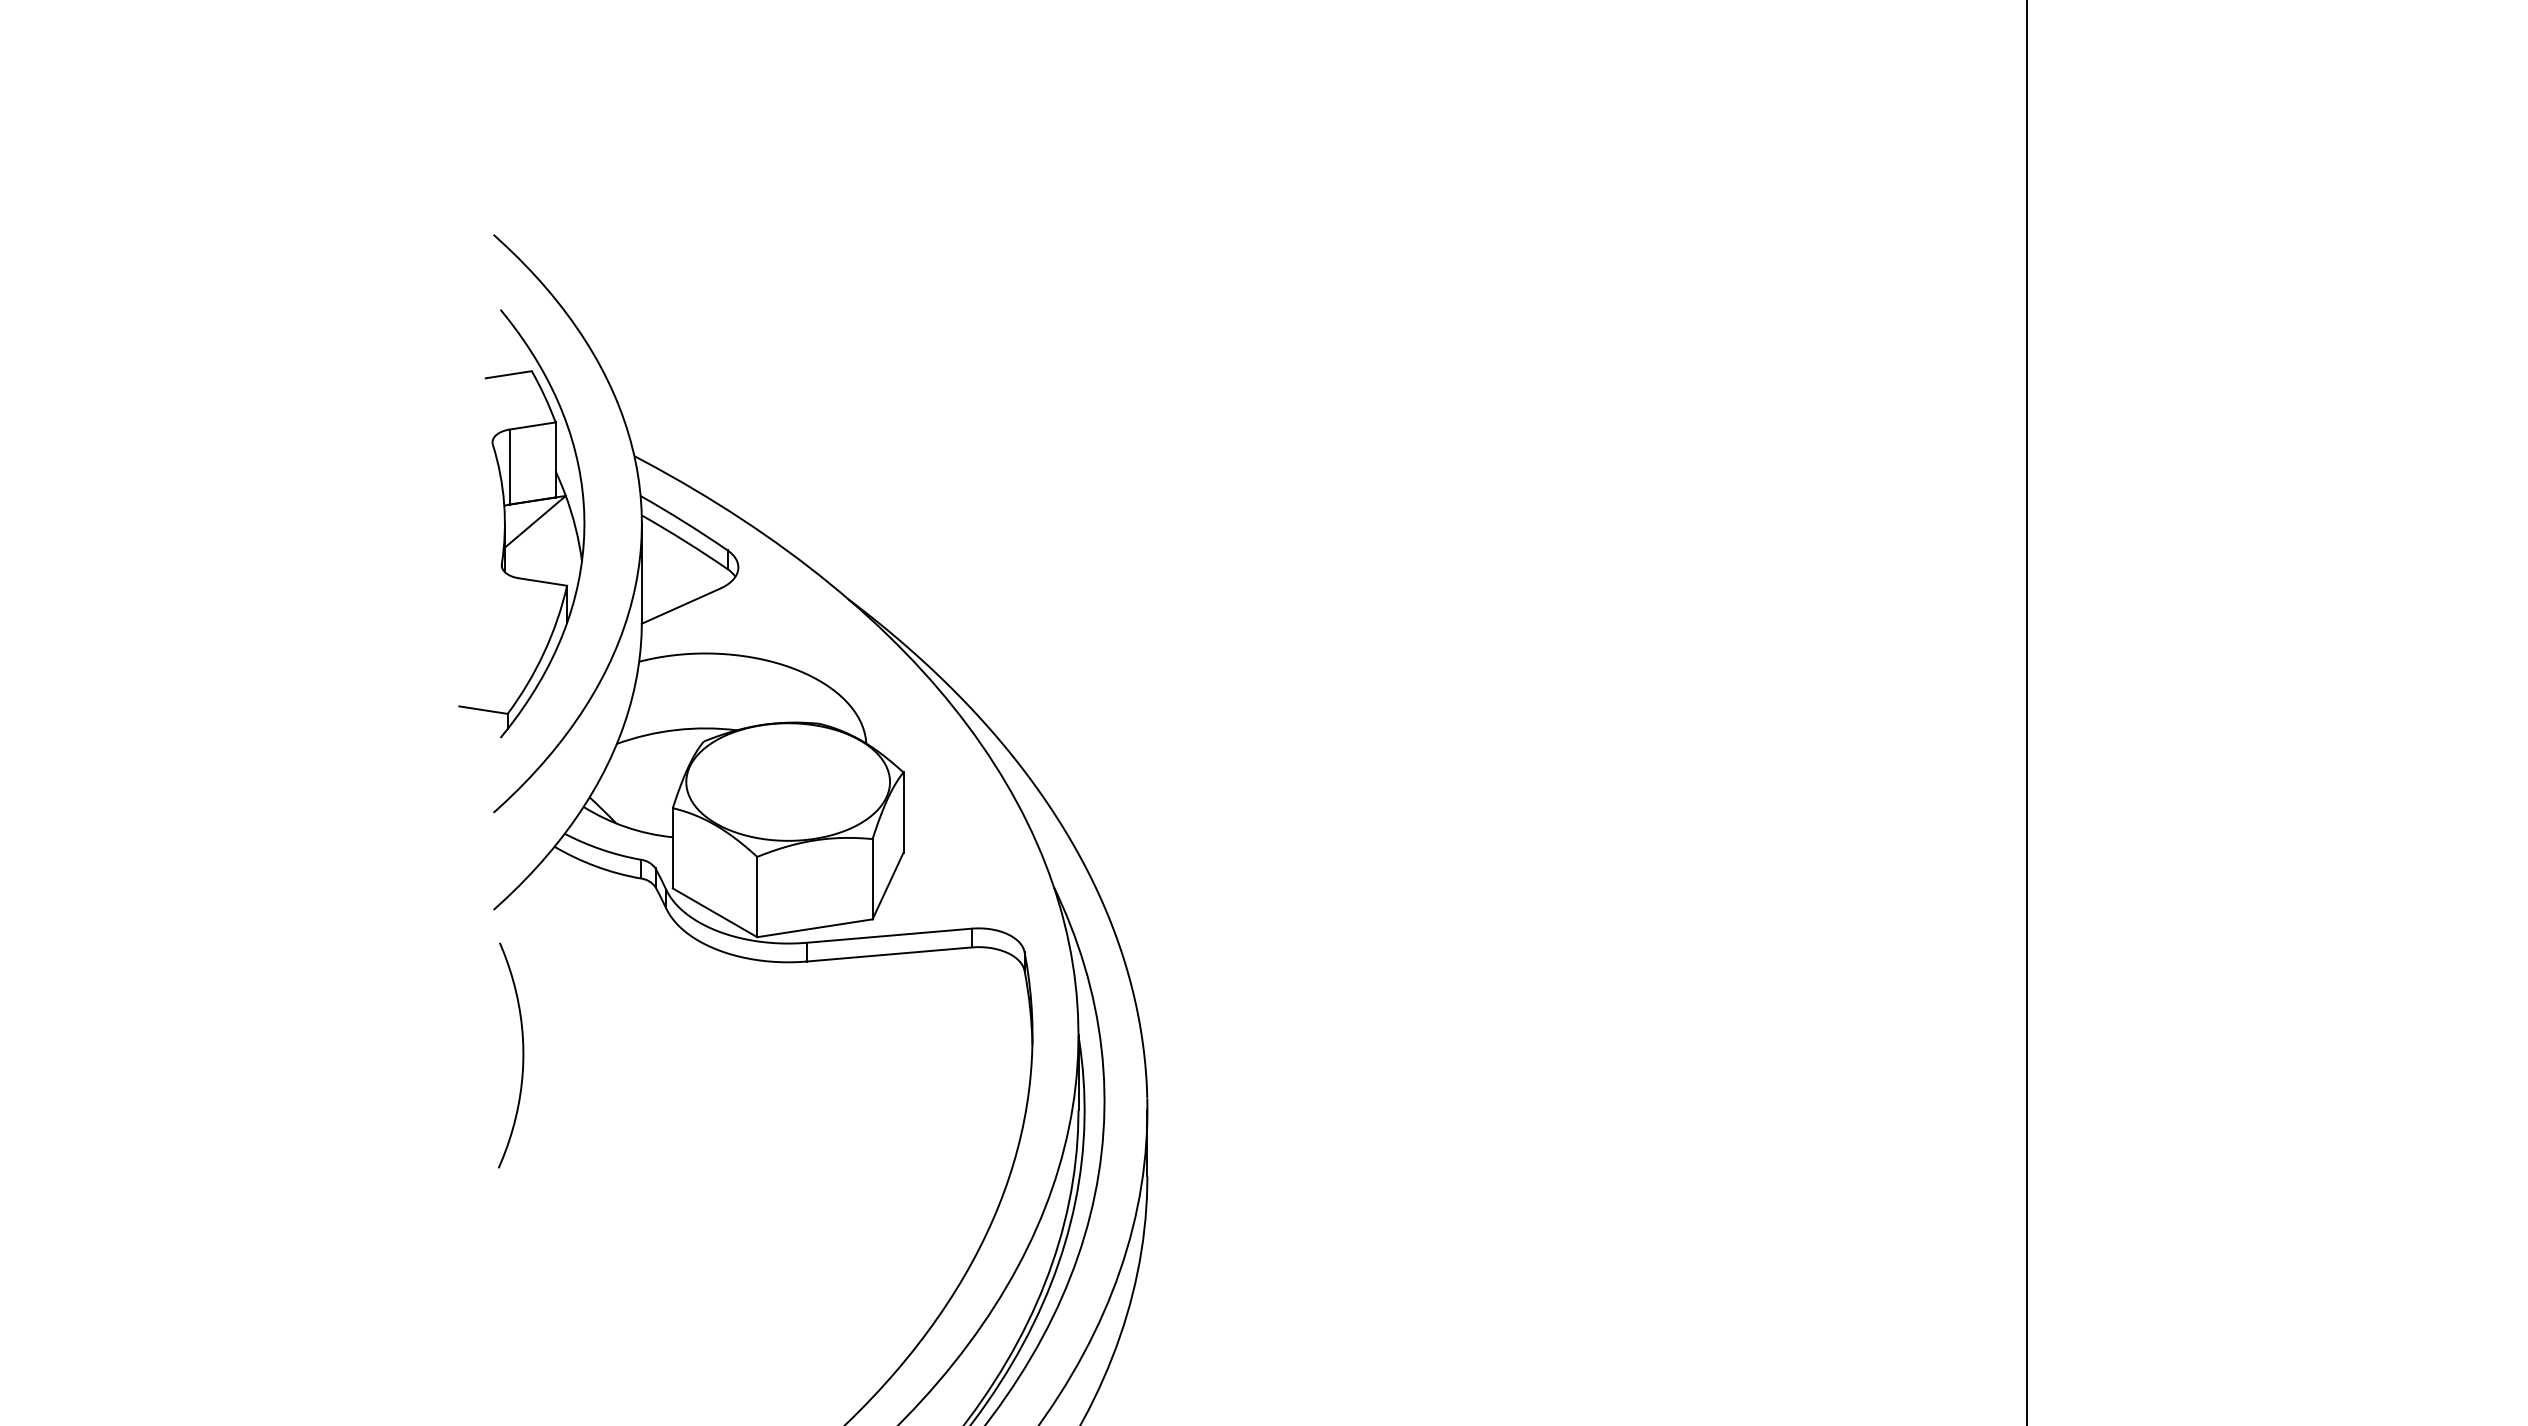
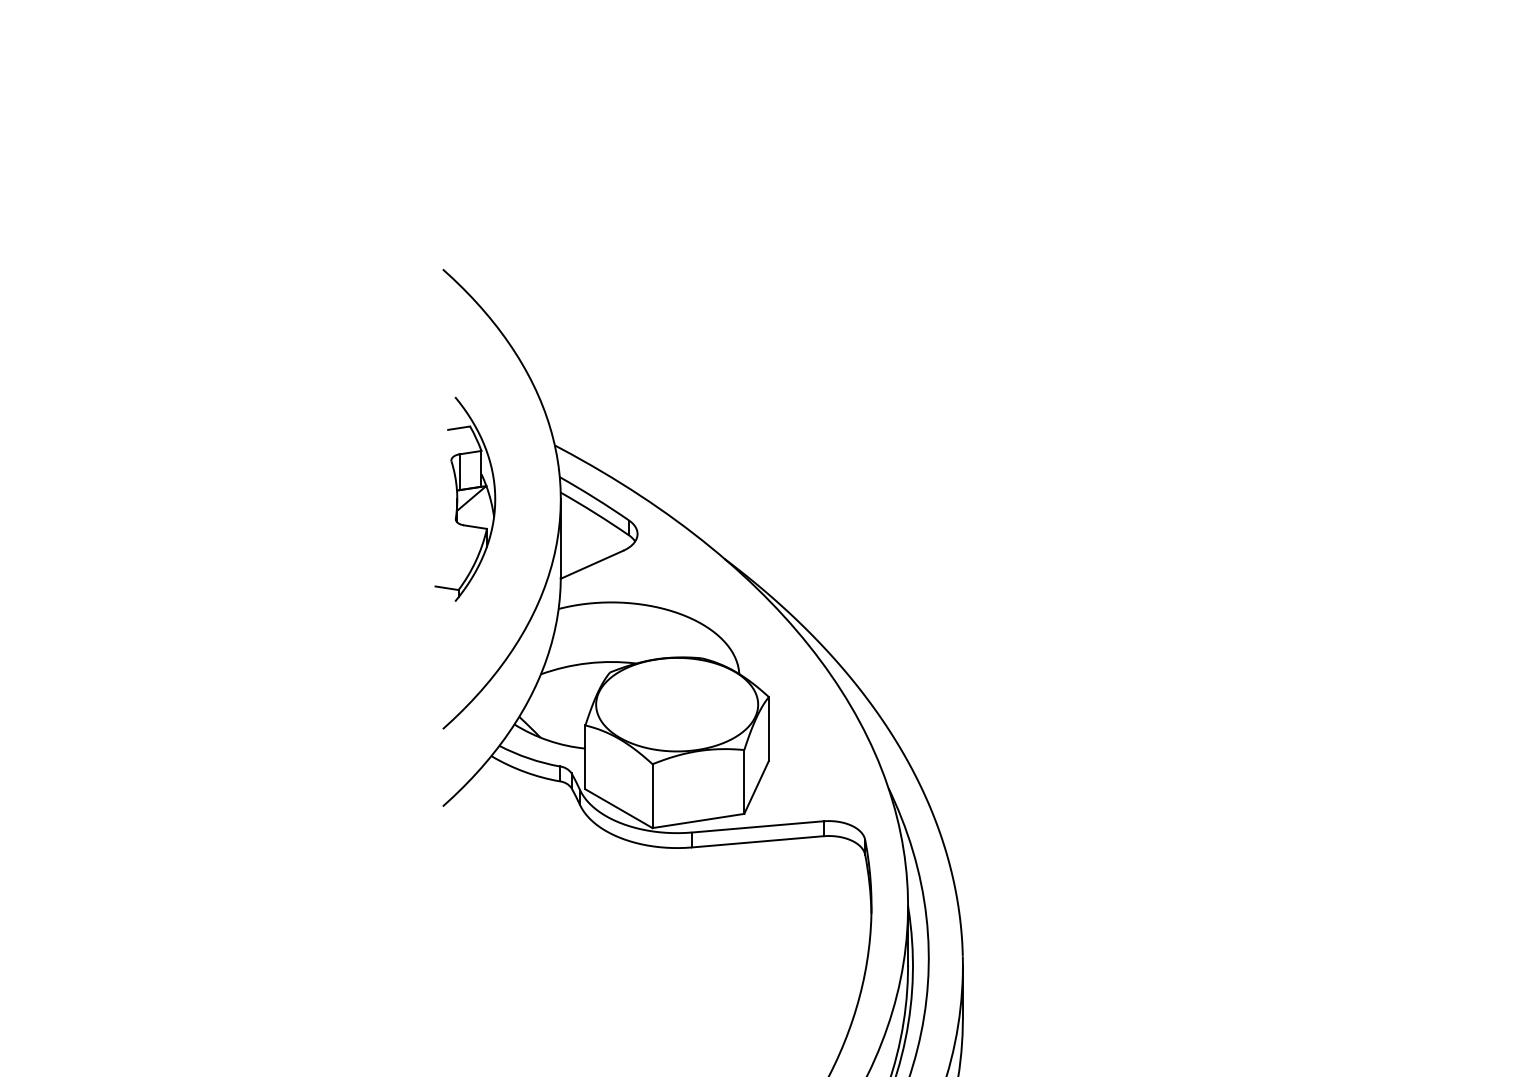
part: (521, 523) -> (465, 499), size x0.6
curve: (522, 1055) -> (465, 922), removed

